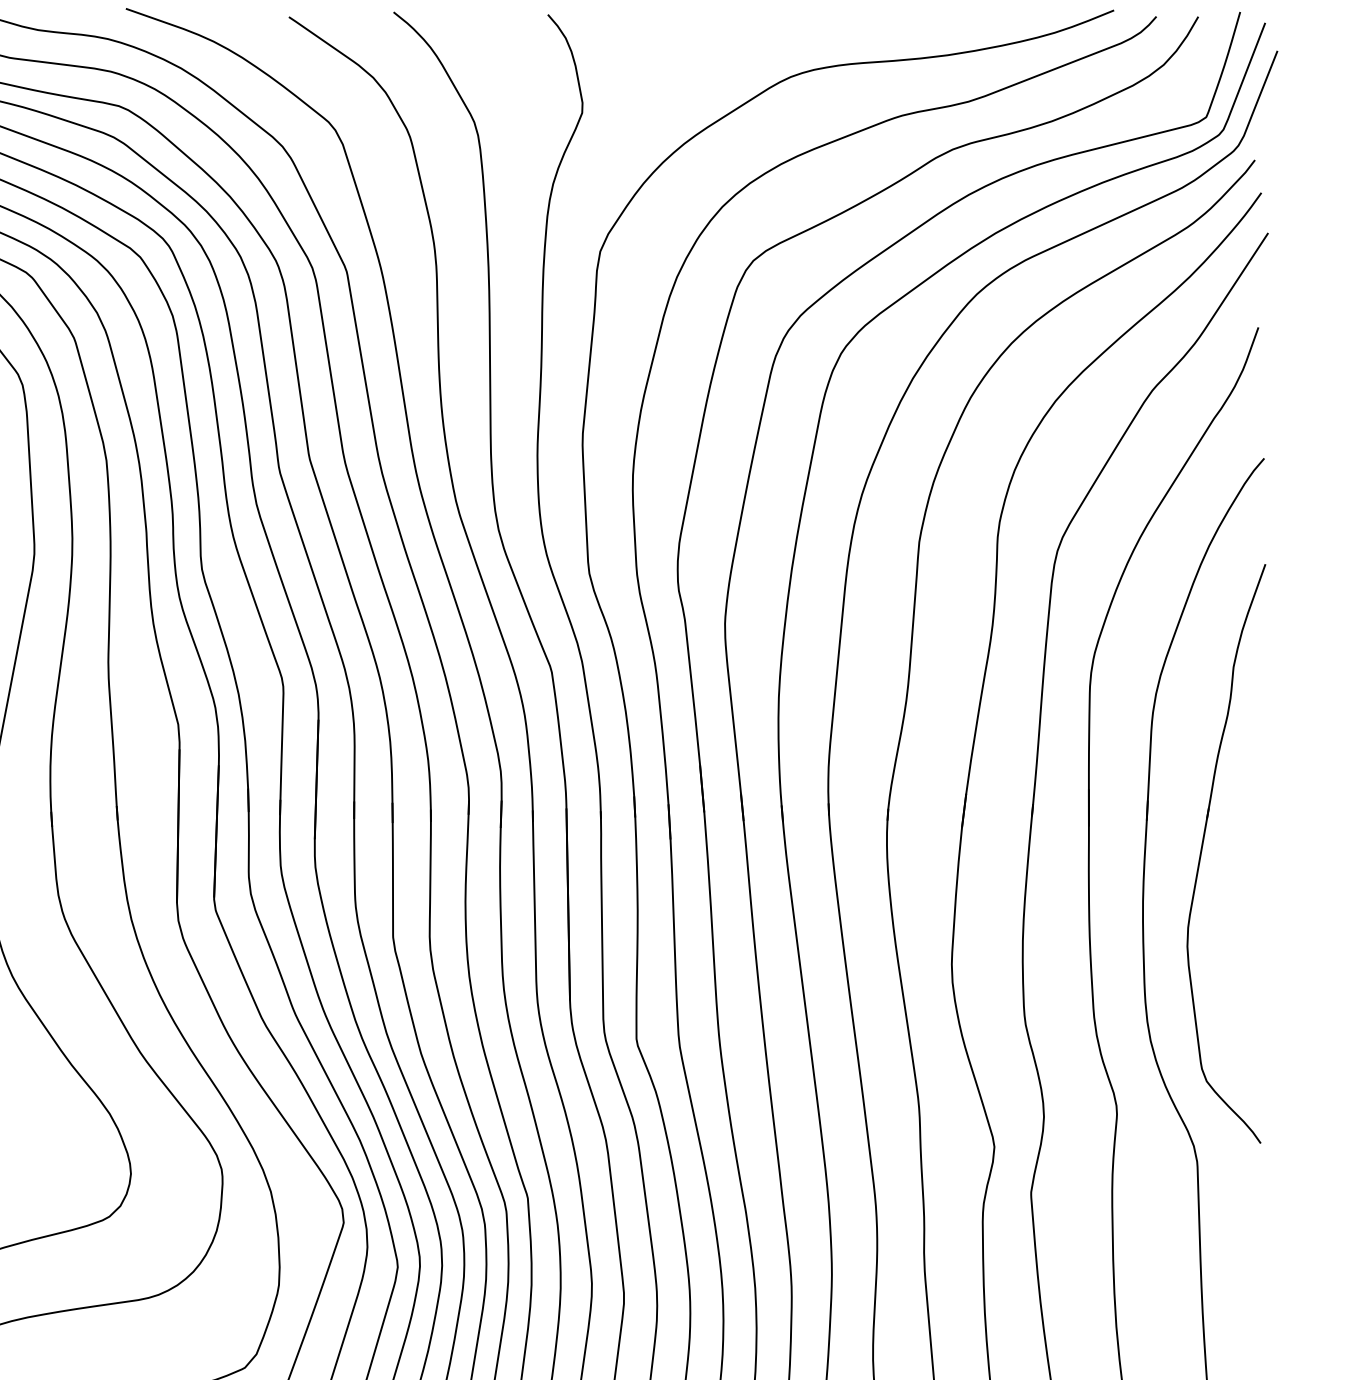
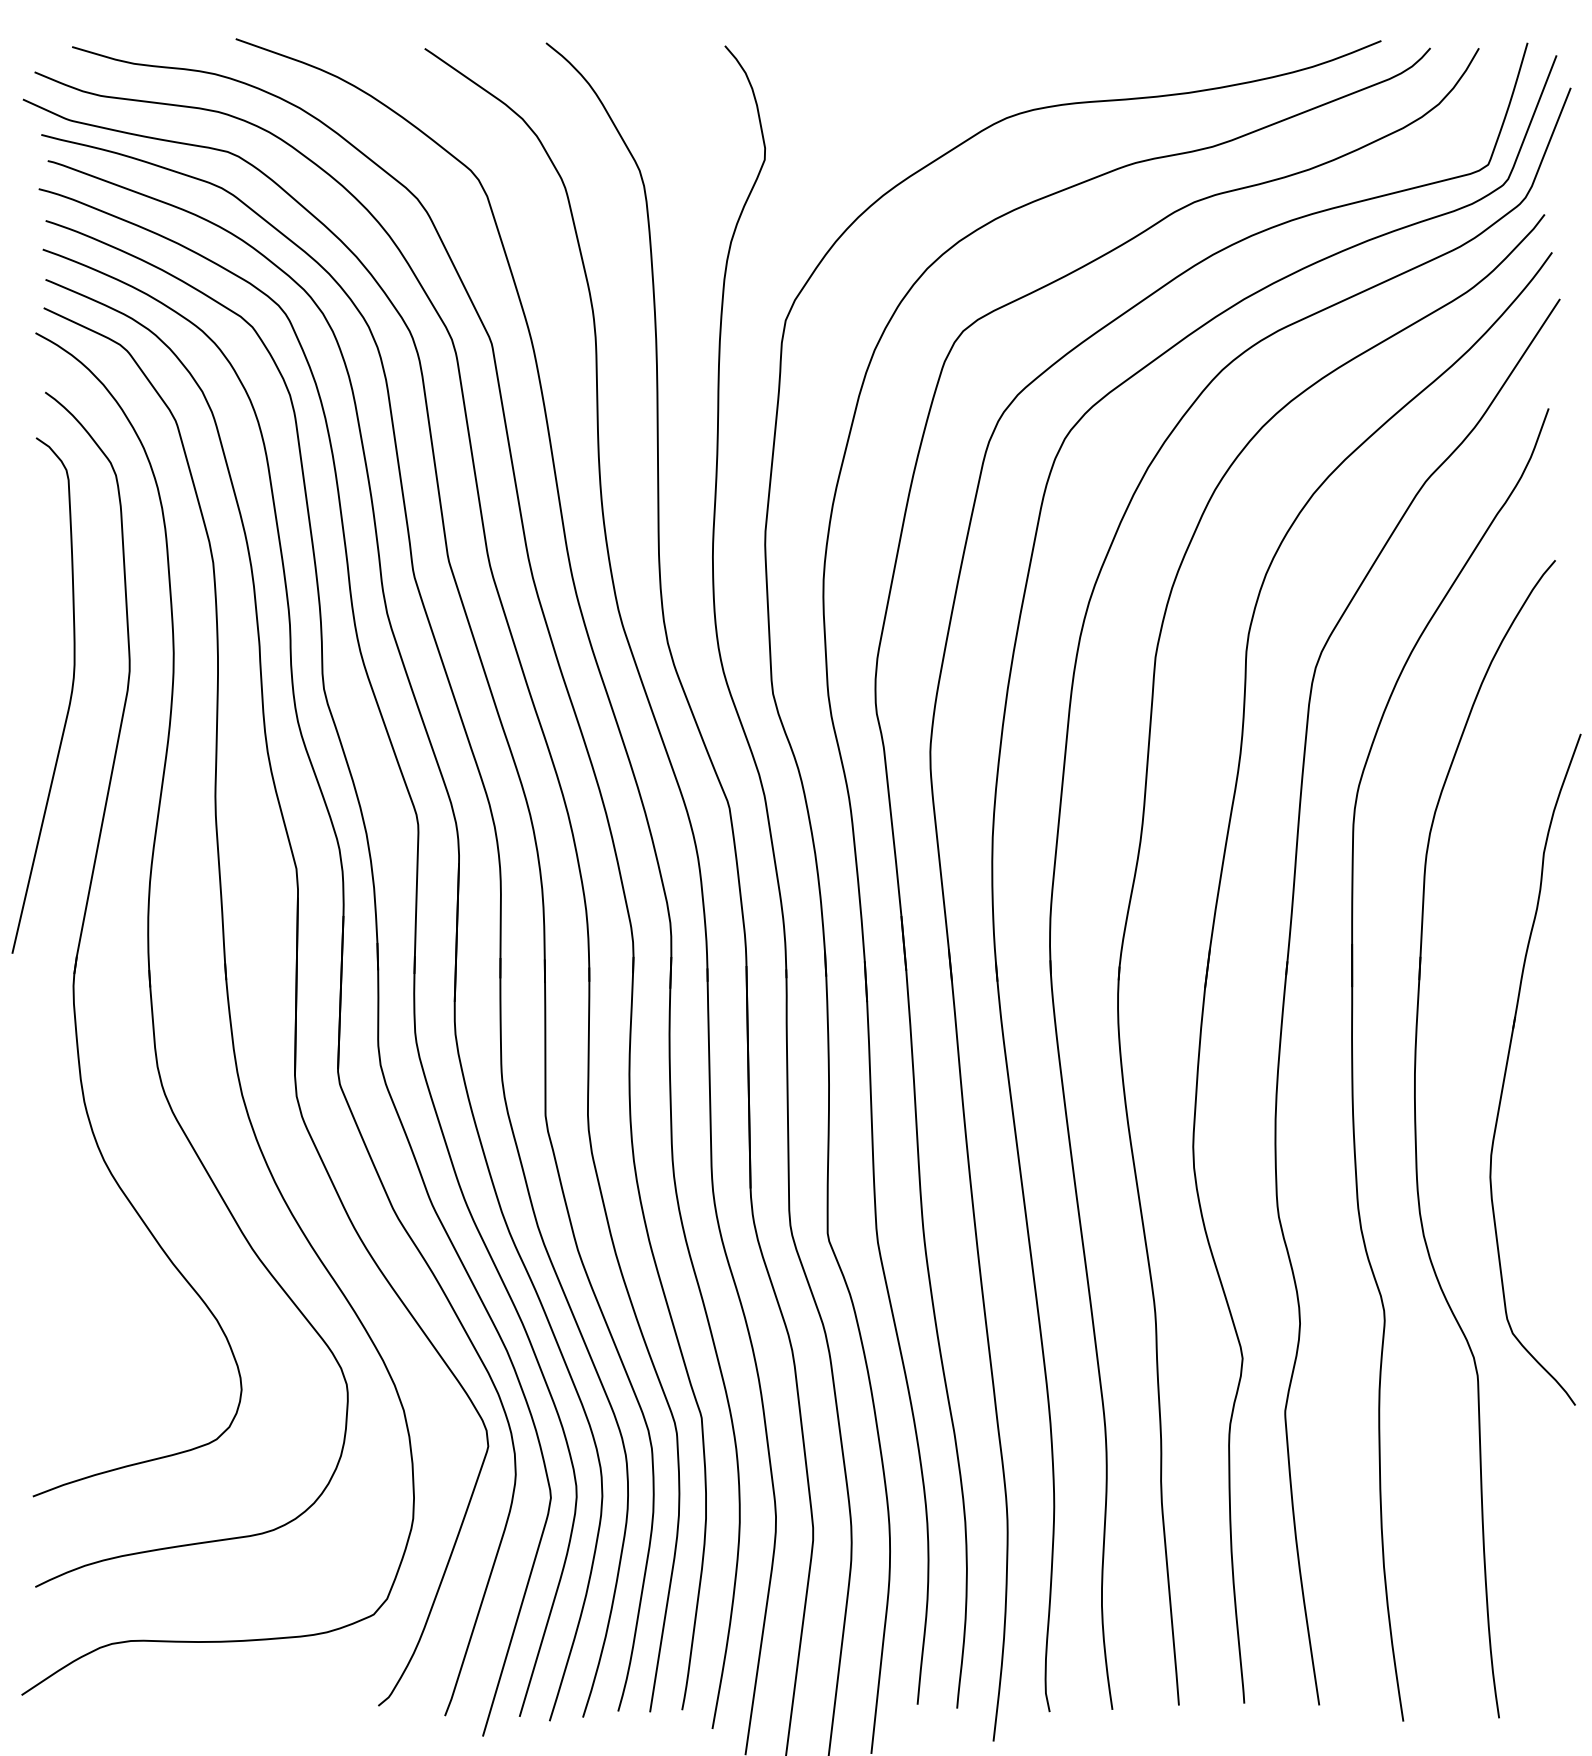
part: (1203, 847) -> (1508, 1062), moved

